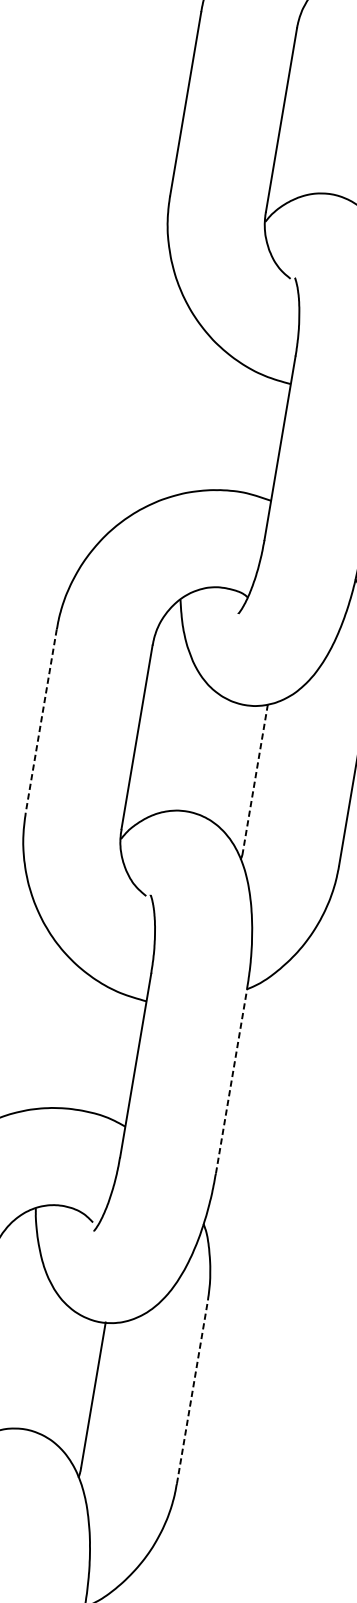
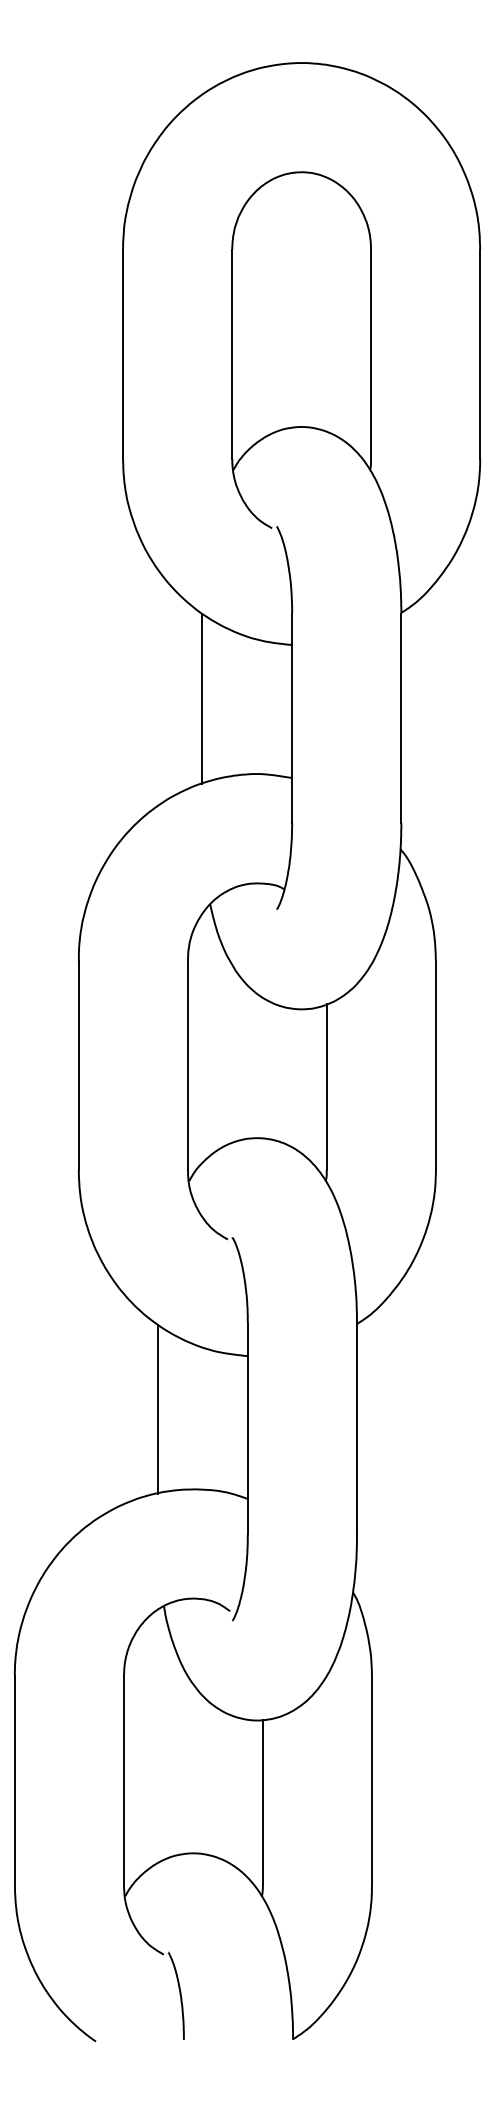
line: (203, 417) -> (201, 698), added
line: (41, 721) -> (78, 1065), dashed -> solid
line: (255, 777) -> (326, 1087), dashed -> solid
line: (59, 1033) -> (157, 1408), added
line: (231, 1081) -> (357, 1429), dashed -> solid
line: (192, 1392) -> (372, 1780), dashed -> solid

